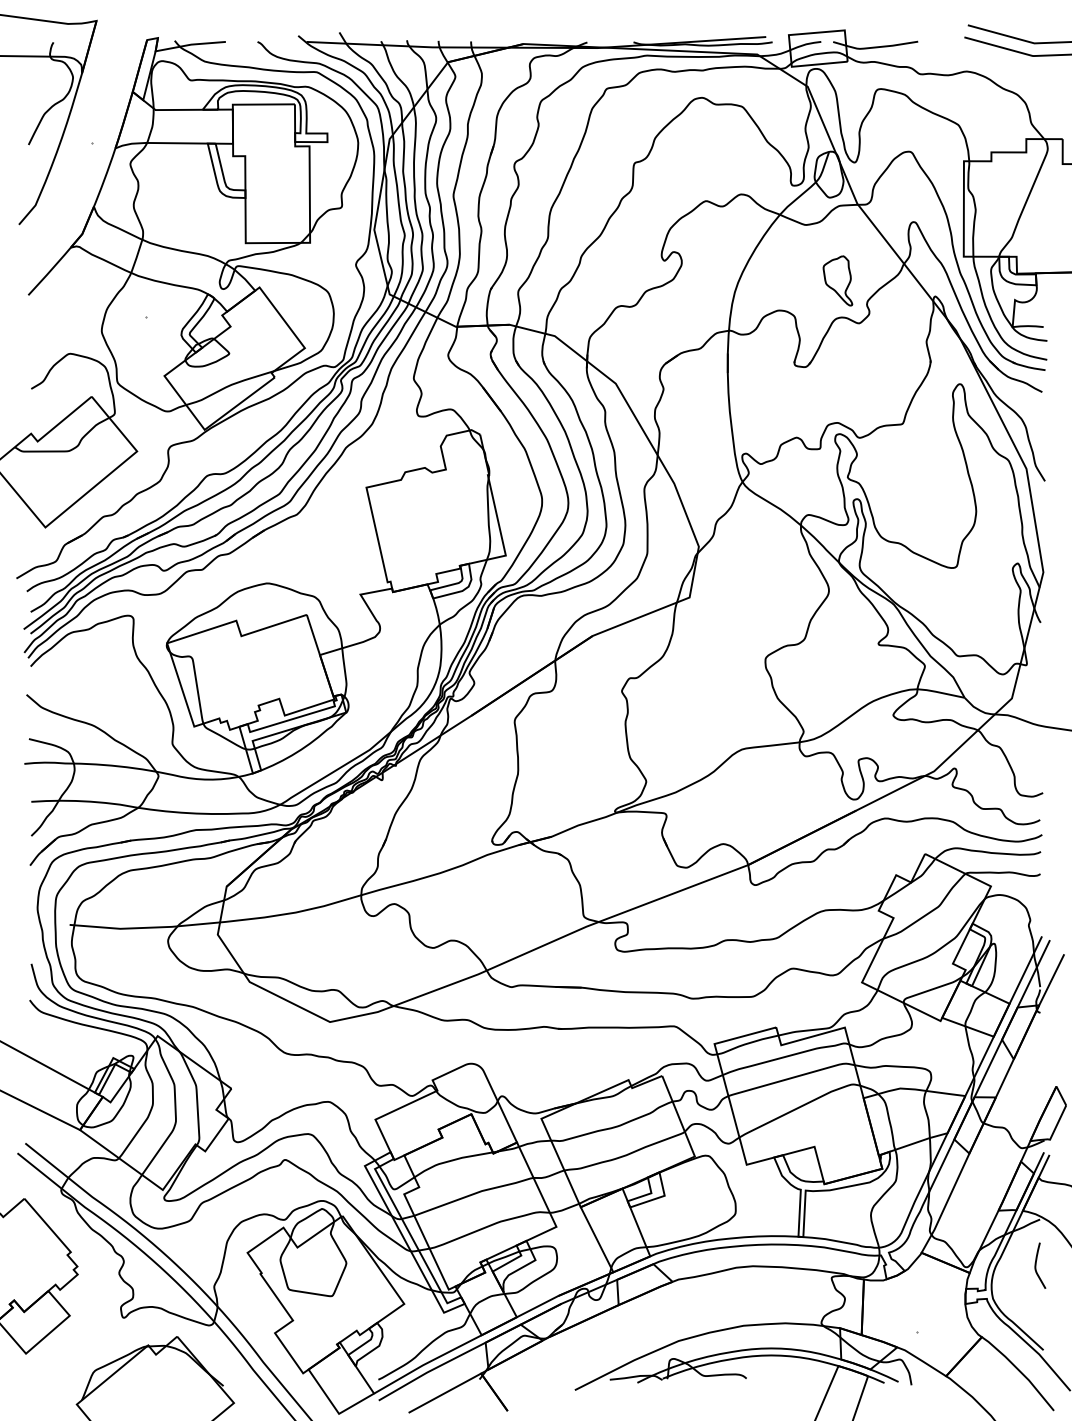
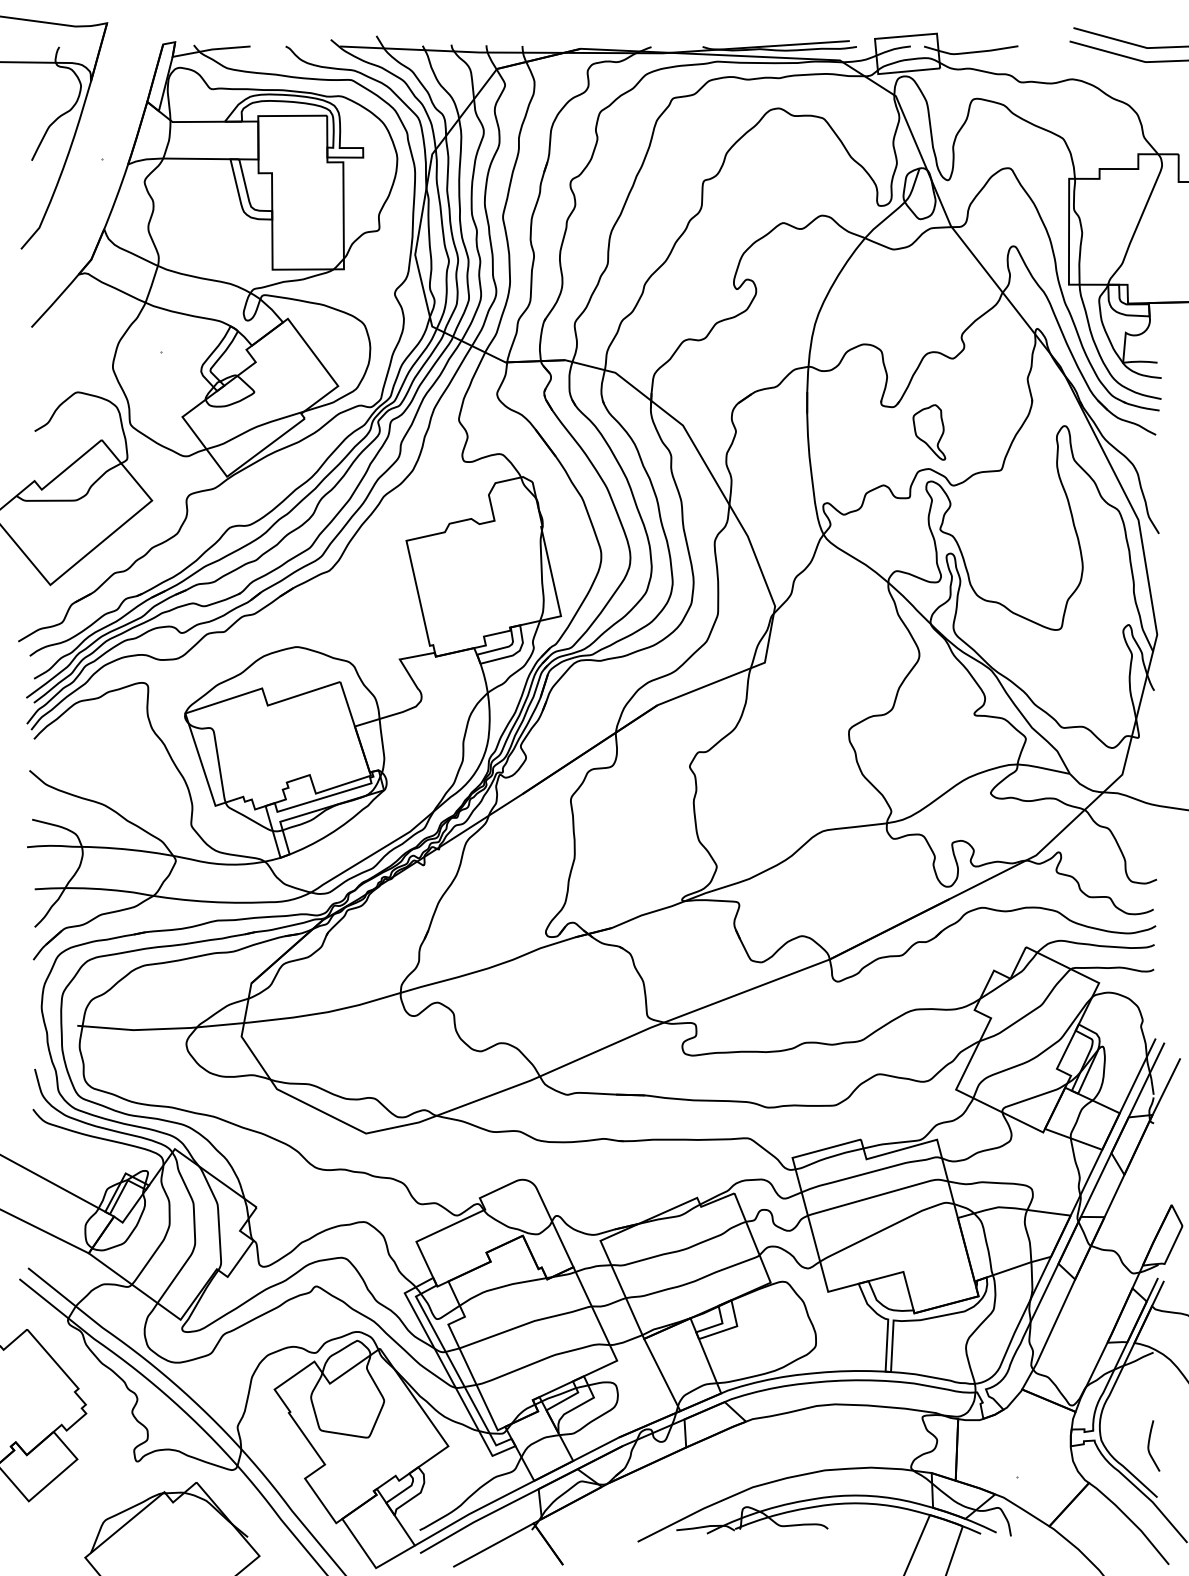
part: (837, 280) -> (928, 431), moved
curve: (1036, 1265) -> (1149, 1445), moved

